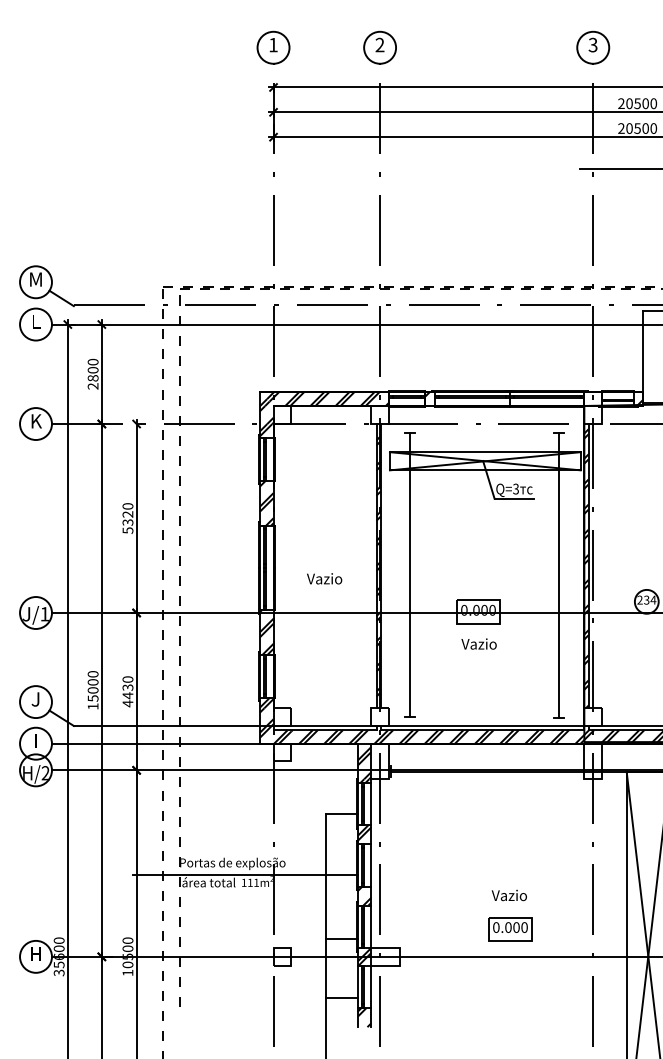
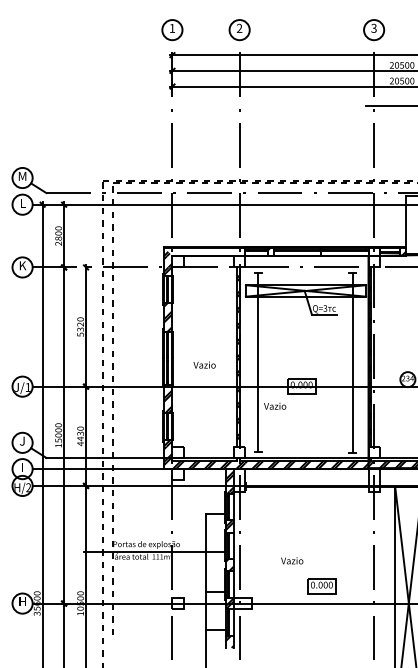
hatch: (327, 398) -> (206, 251), removed
text: (479, 642) -> (275, 405), moved
text: (509, 894) -> (292, 560), moved

